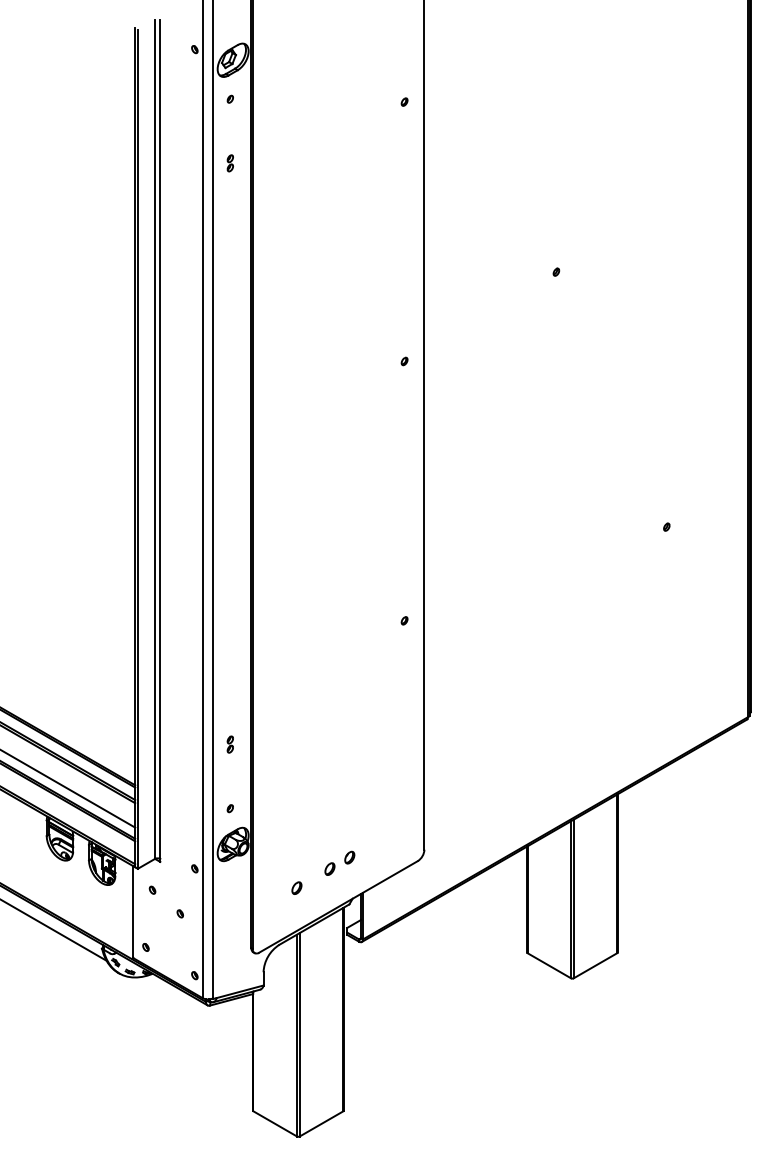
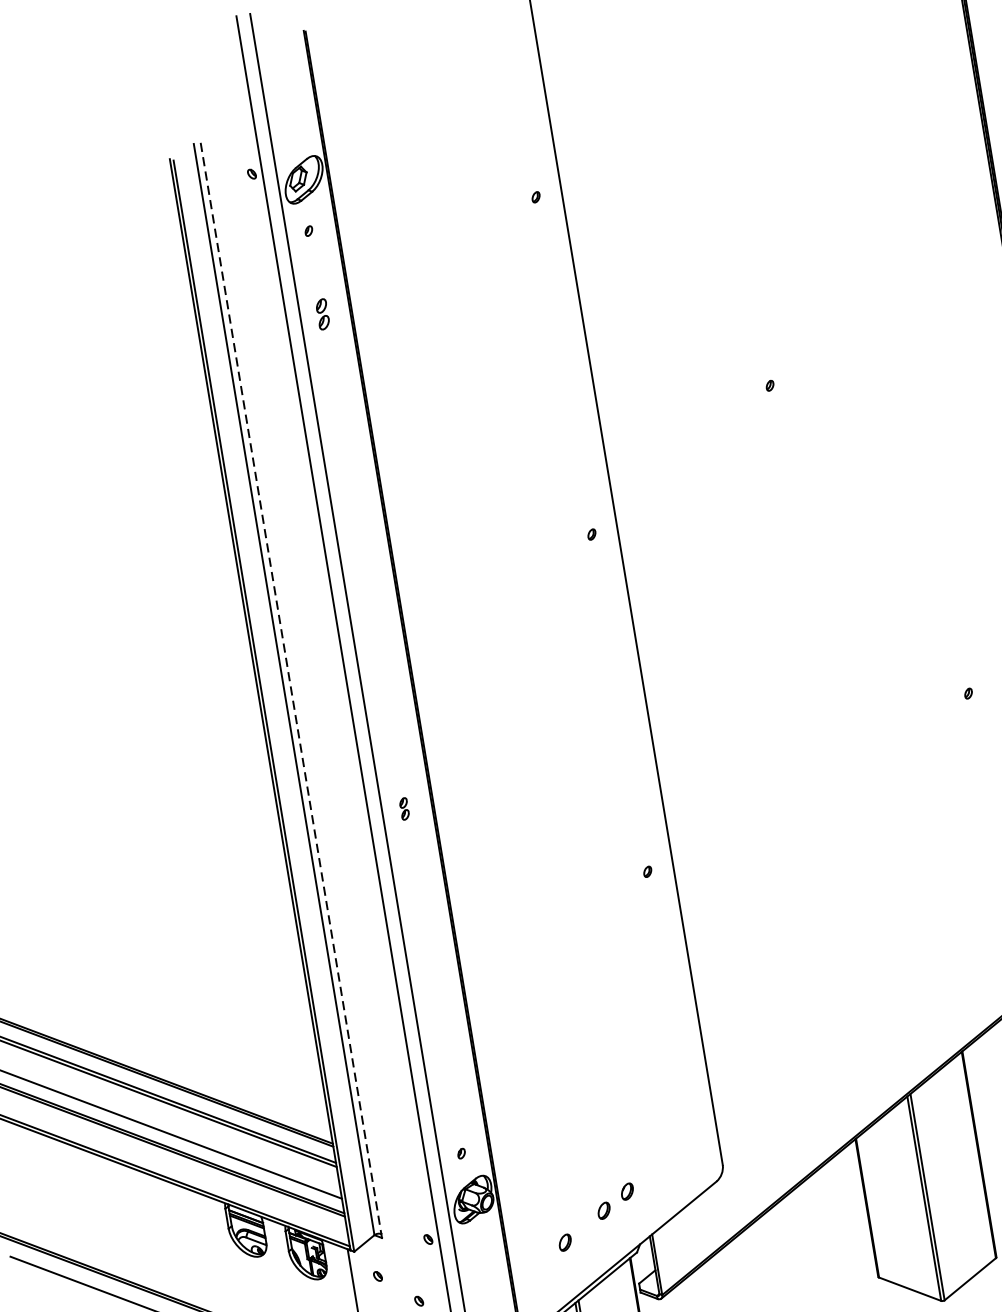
part: (229, 163) -> (321, 314), size x1.4
line: (160, 439) -> (291, 688), solid -> dashed
part: (229, 744) -> (403, 808), moved

